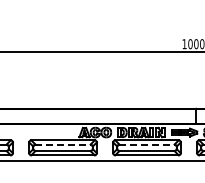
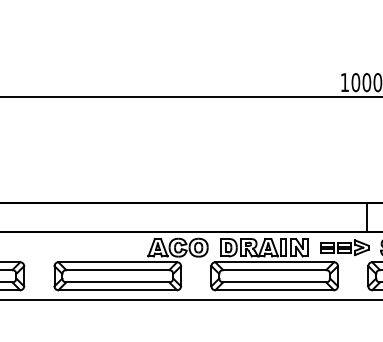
line: (63, 144) -> (118, 270), dashed -> solid
line: (147, 144) -> (275, 270), dashed -> solid

